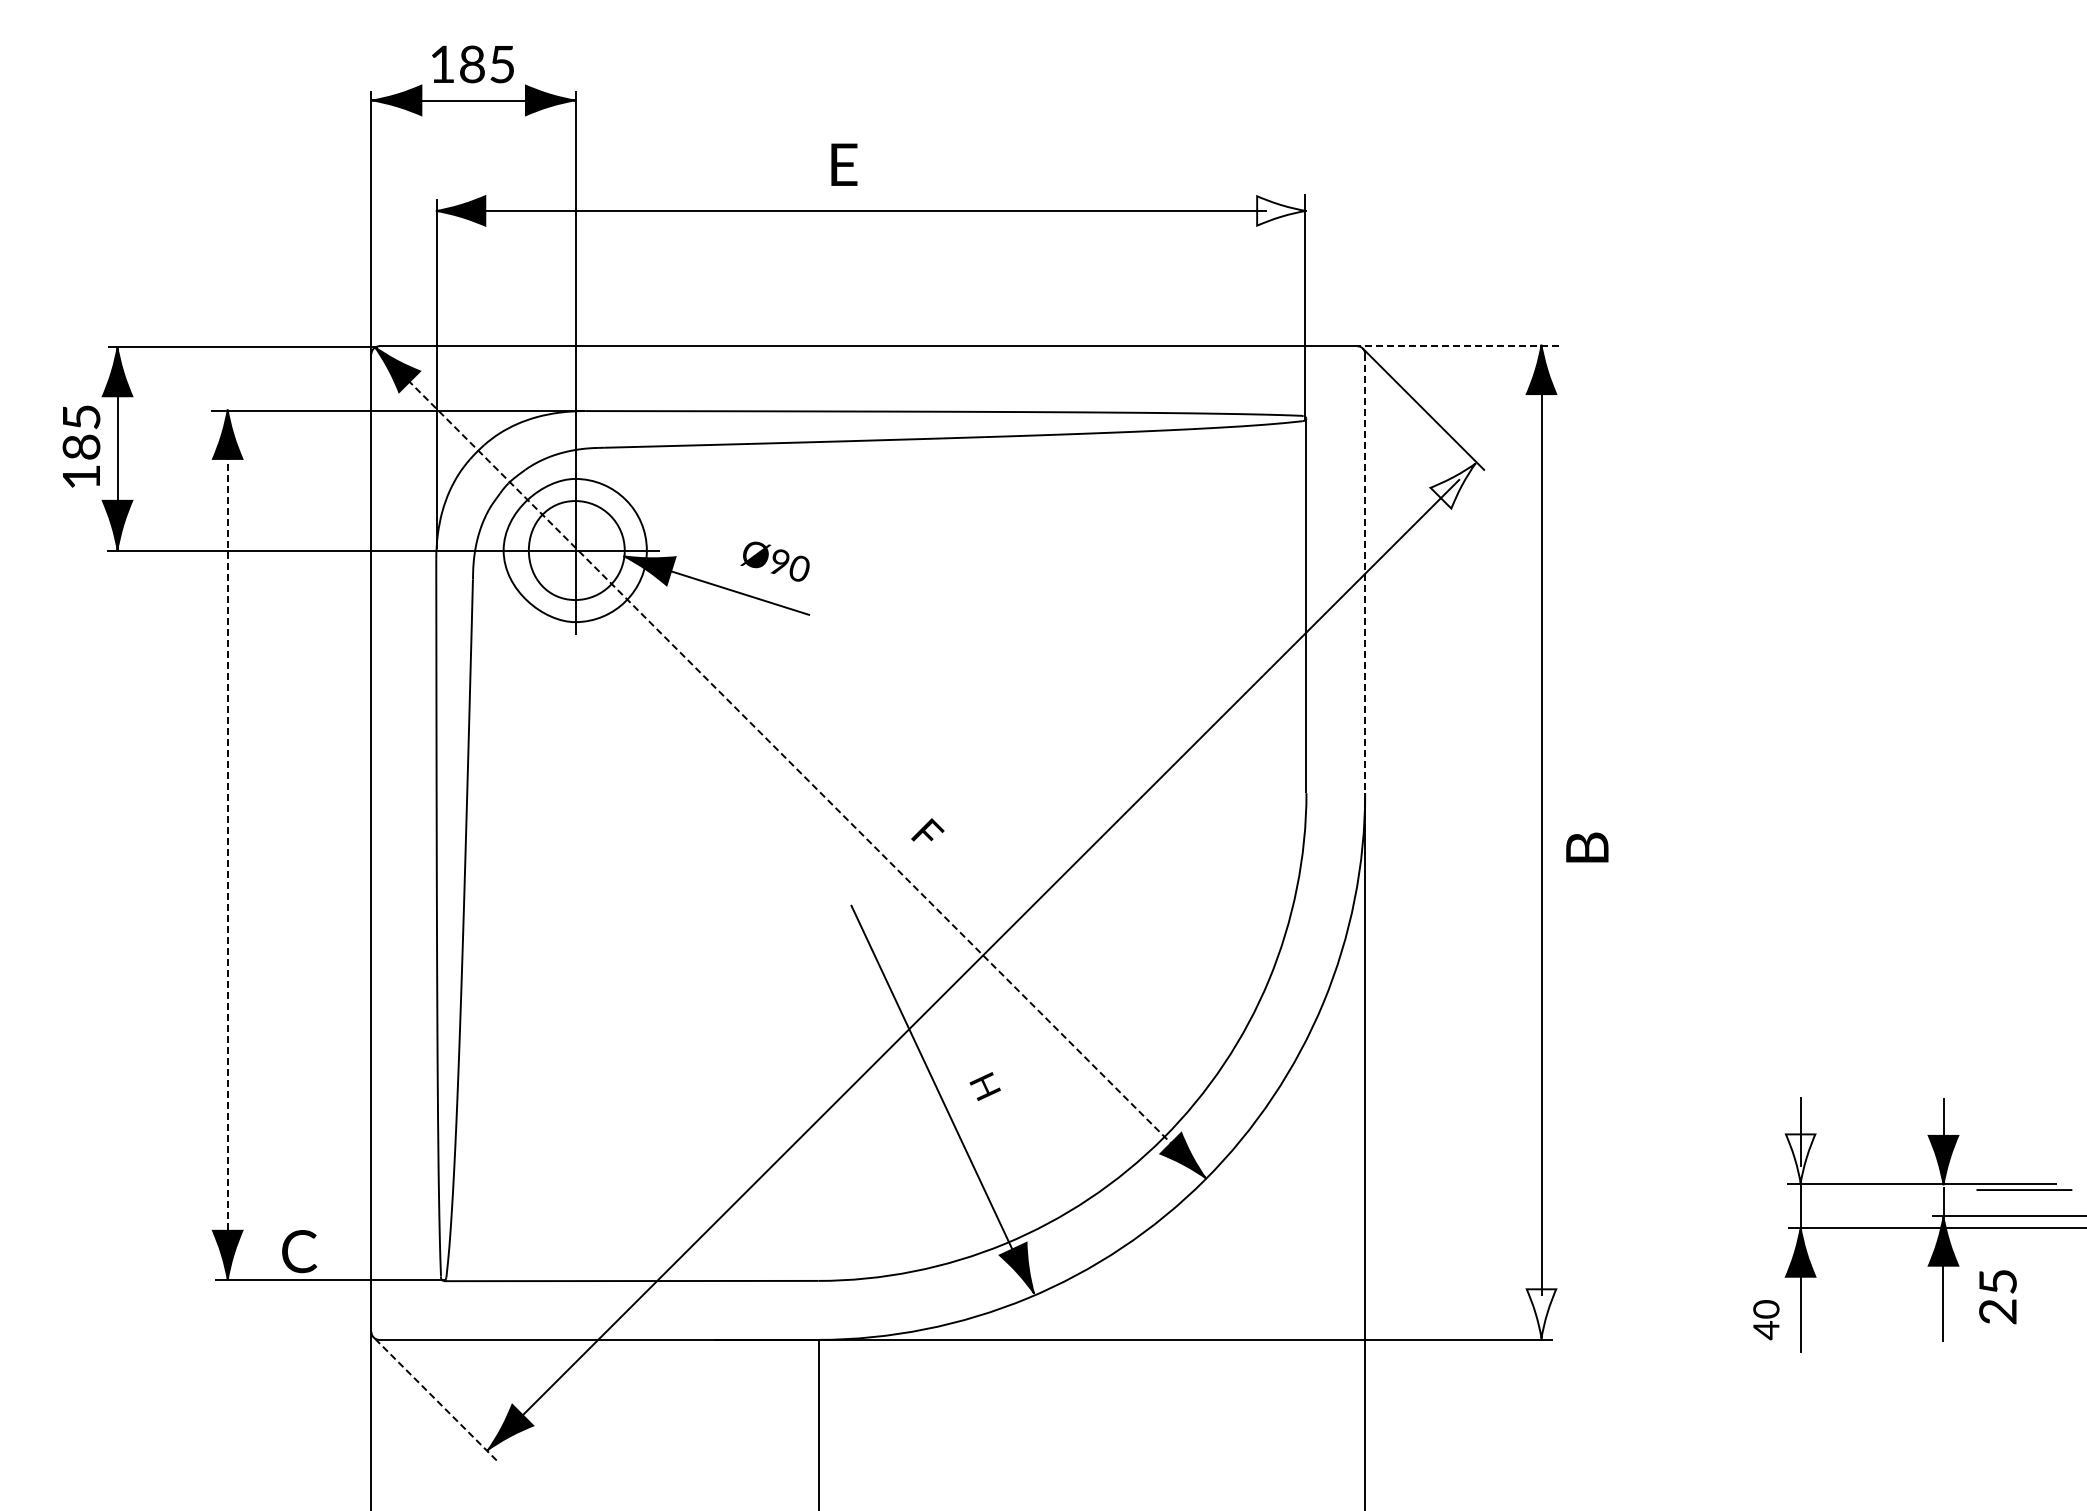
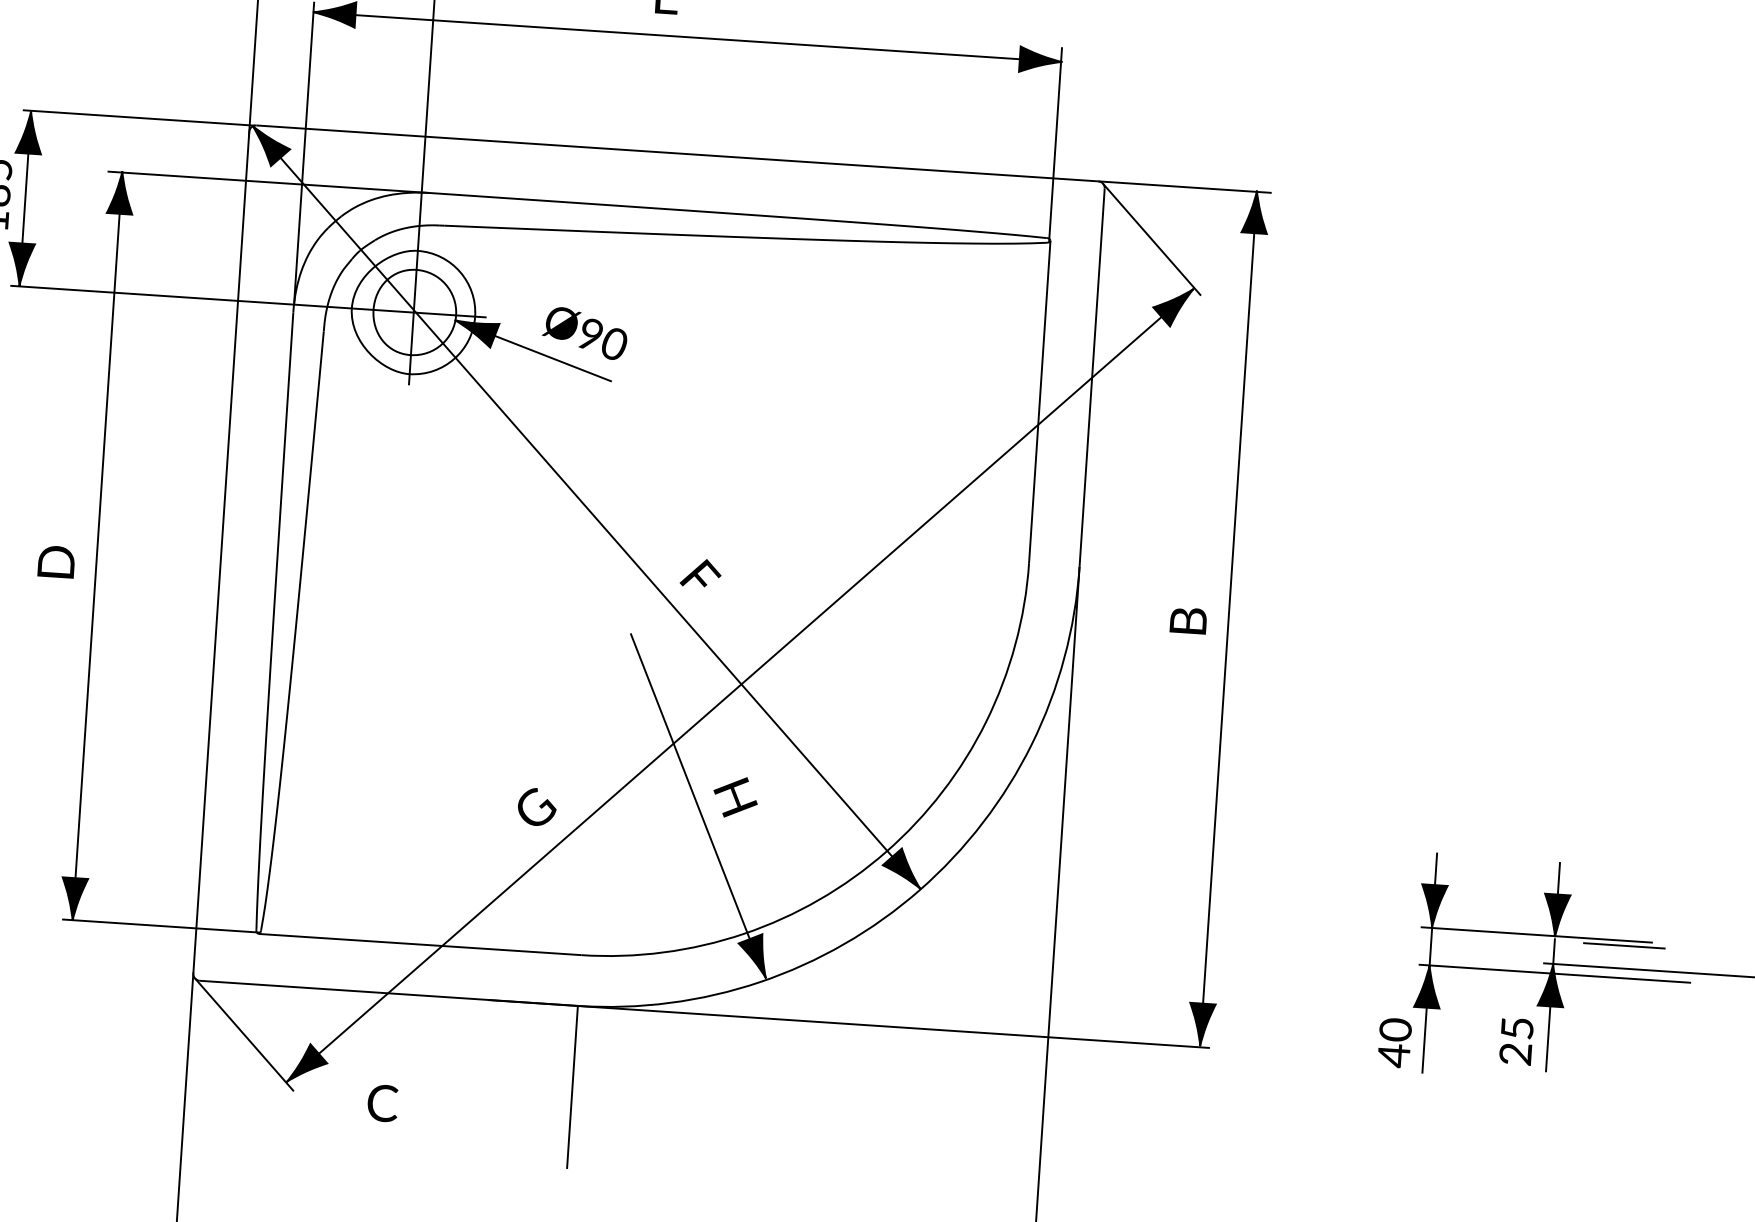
fill: (1281, 210) -> (1040, 60), added
line: (1457, 346) -> (1184, 187), dashed -> solid
fill: (1452, 485) -> (1172, 306), added
part: (774, 561) -> (584, 333), size x1.43
line: (1365, 573) -> (1092, 377), dashed -> solid
line: (786, 758) -> (583, 503), dashed -> solid
part: (927, 829) -> (700, 572), size x1.43
line: (227, 845) -> (97, 546), dashed -> solid
part: (1587, 847) -> (1188, 620), moved
part: (181, 866) -> (56, 561), added
part: (985, 1086) -> (735, 797), size x1.67
part: (756, 1112) -> (537, 806), added
fill: (1800, 1158) -> (1433, 905), added
part: (288, 1248) -> (373, 1100), moved
part: (1997, 1297) -> (1516, 1041), moved
fill: (1541, 1313) -> (1201, 1024), added
part: (1766, 1319) -> (1394, 1042), size x1.43
line: (435, 1399) -> (244, 1035), dashed -> solid

